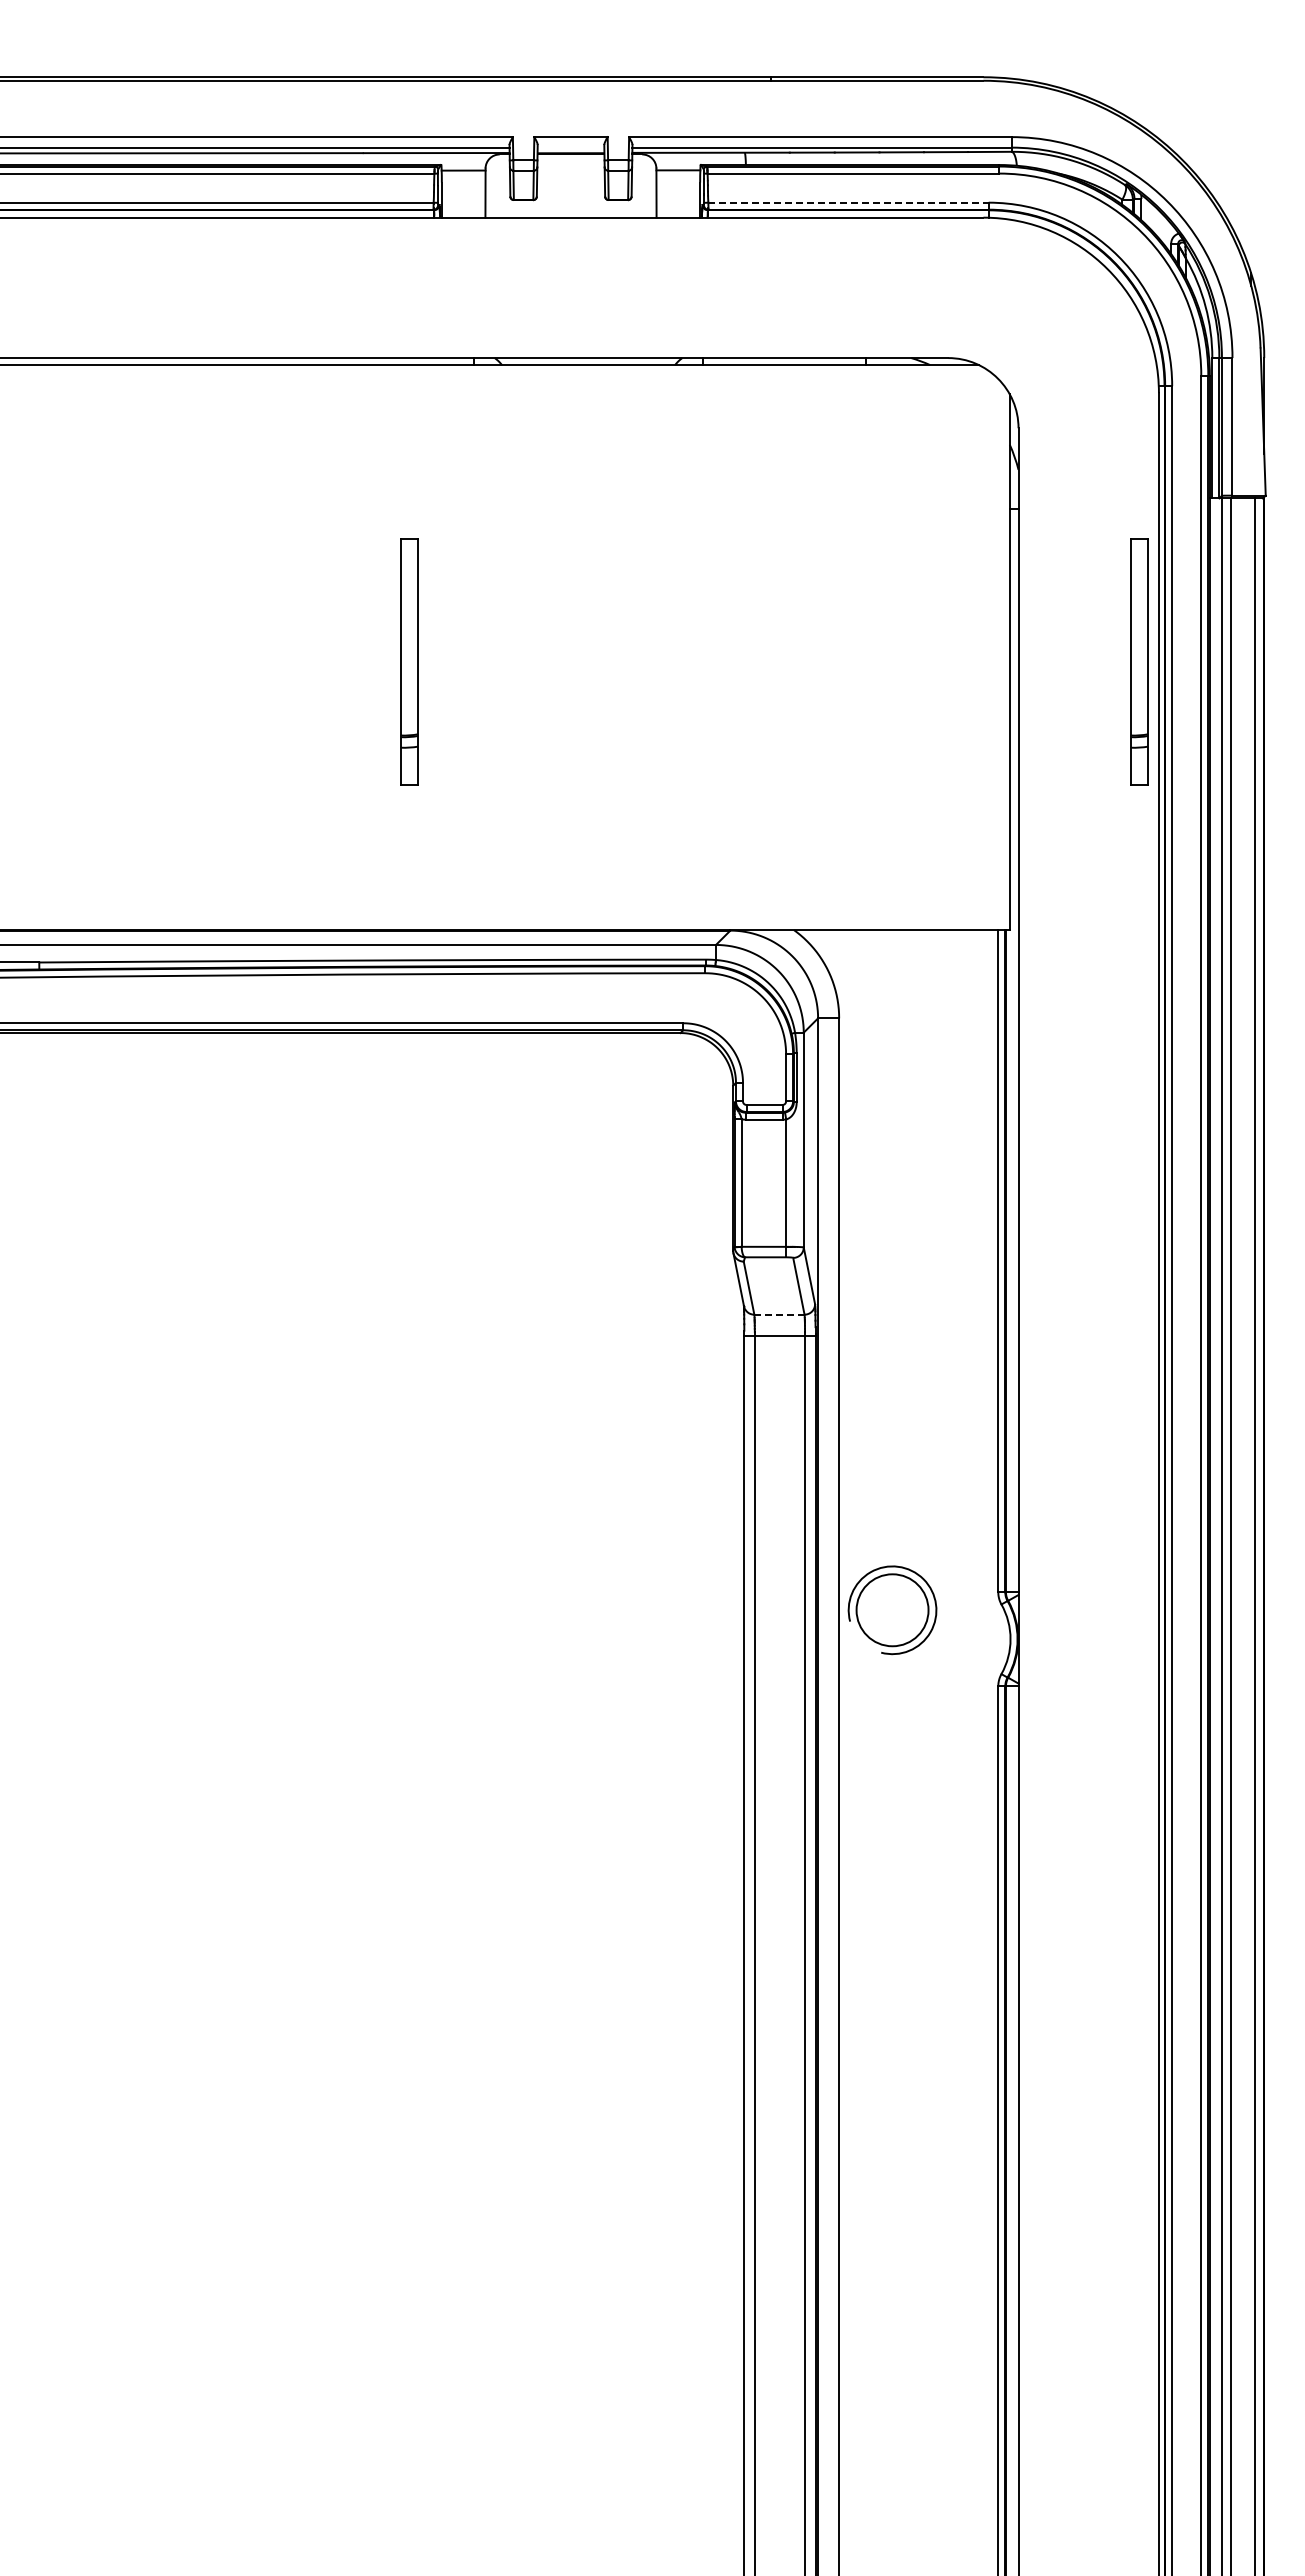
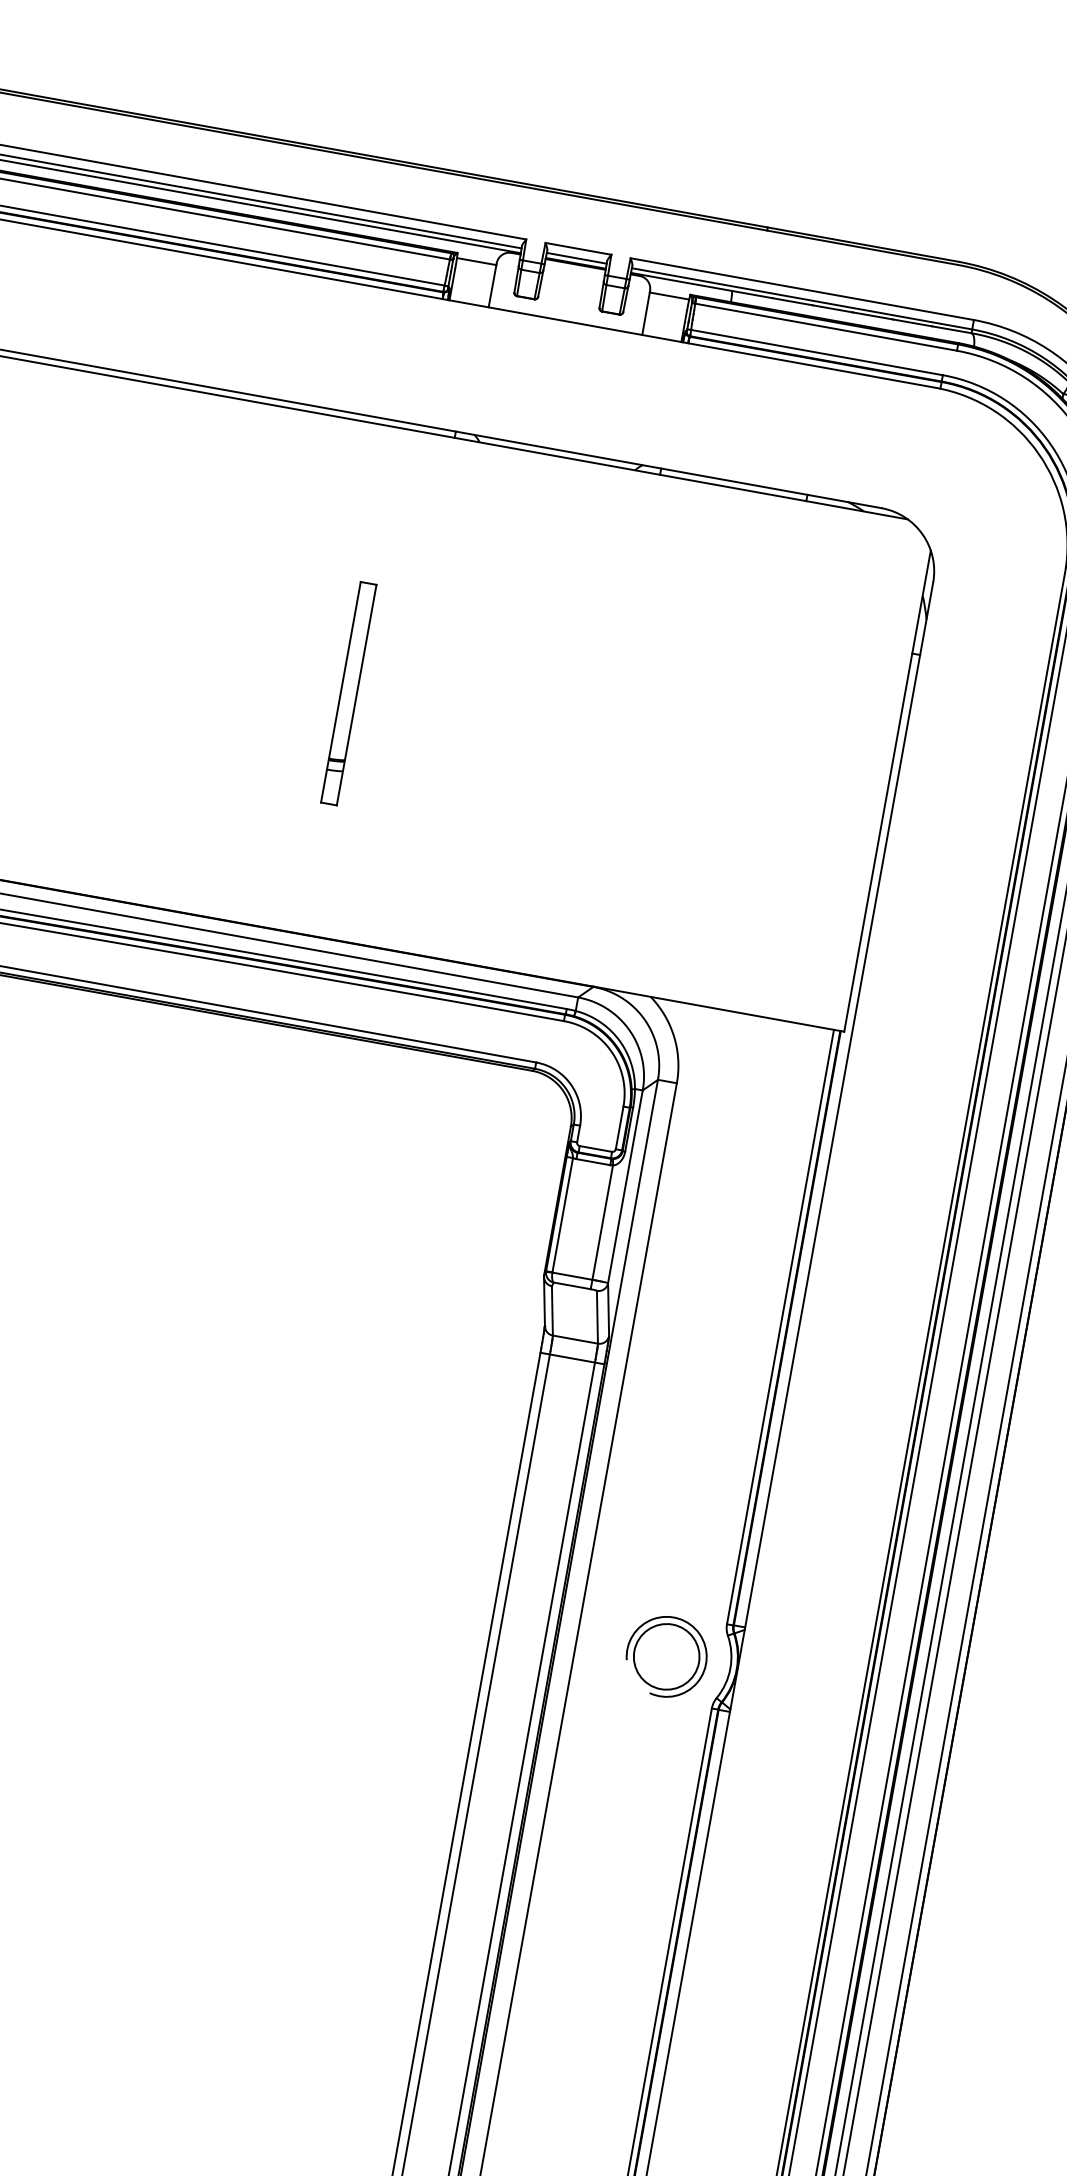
line: (570, 147) -> (576, 258), added
line: (849, 202) -> (817, 352), dashed -> solid
part: (1139, 661) -> (1004, 811), removed
line: (779, 1314) -> (575, 1339), dashed -> solid
part: (892, 1610) -> (666, 1657), moved

